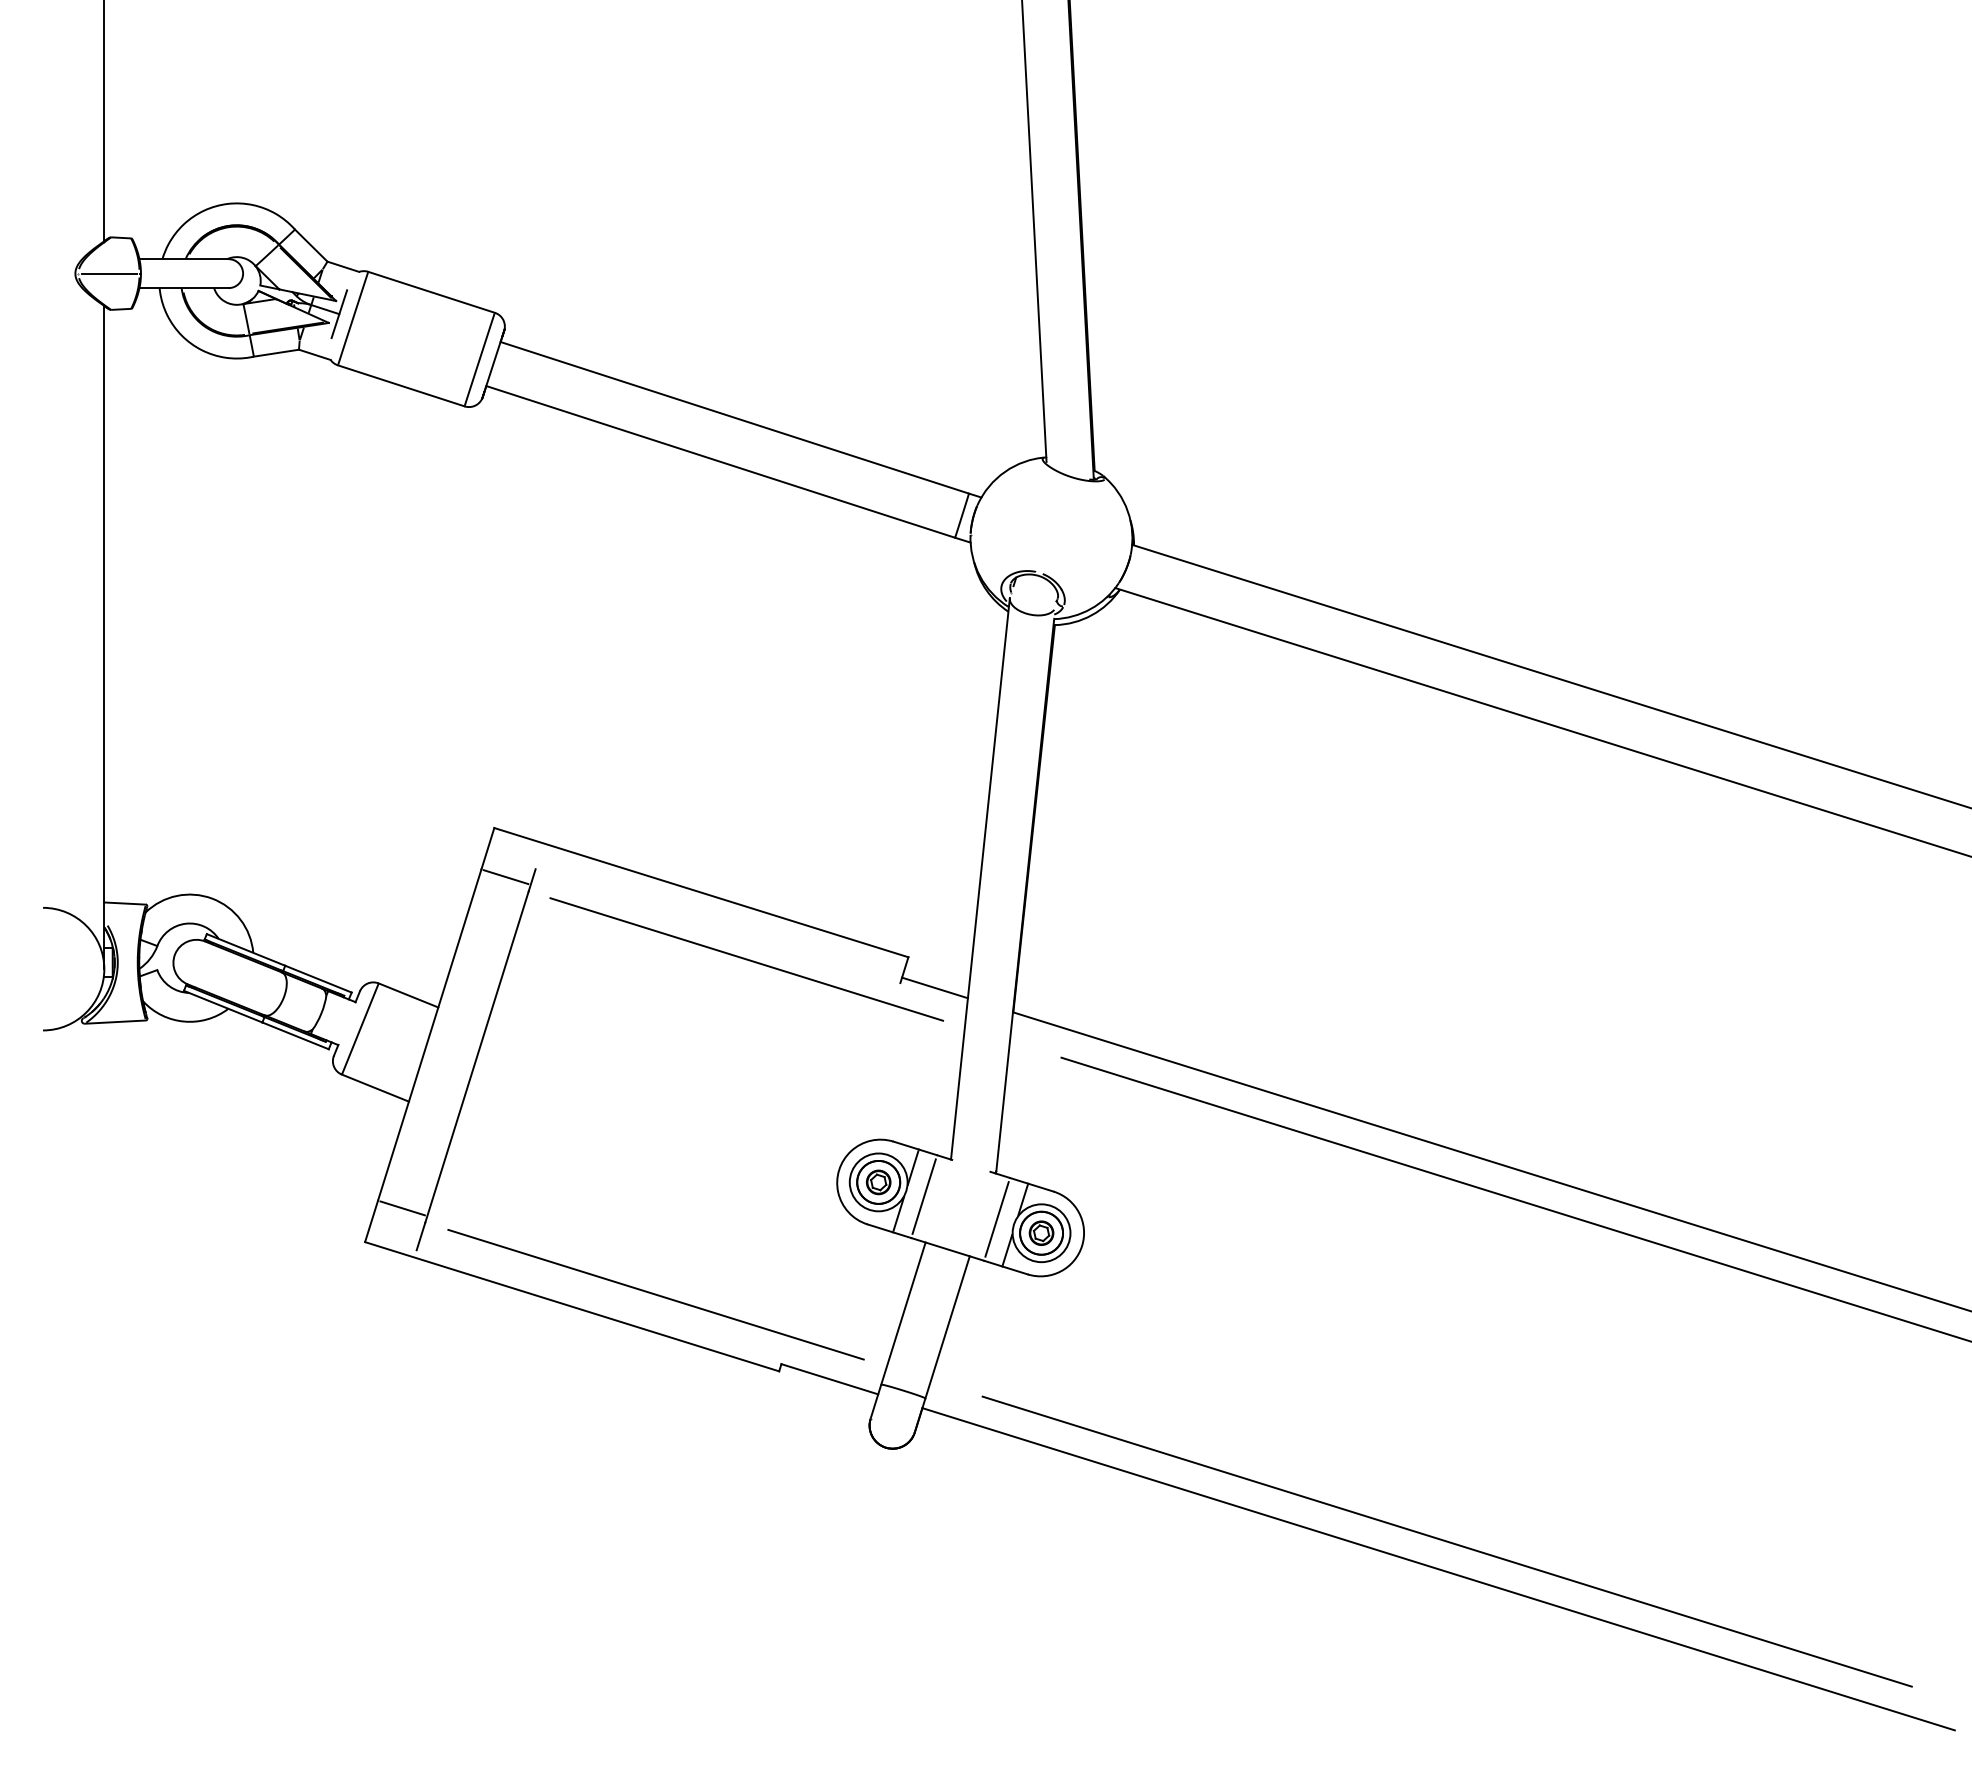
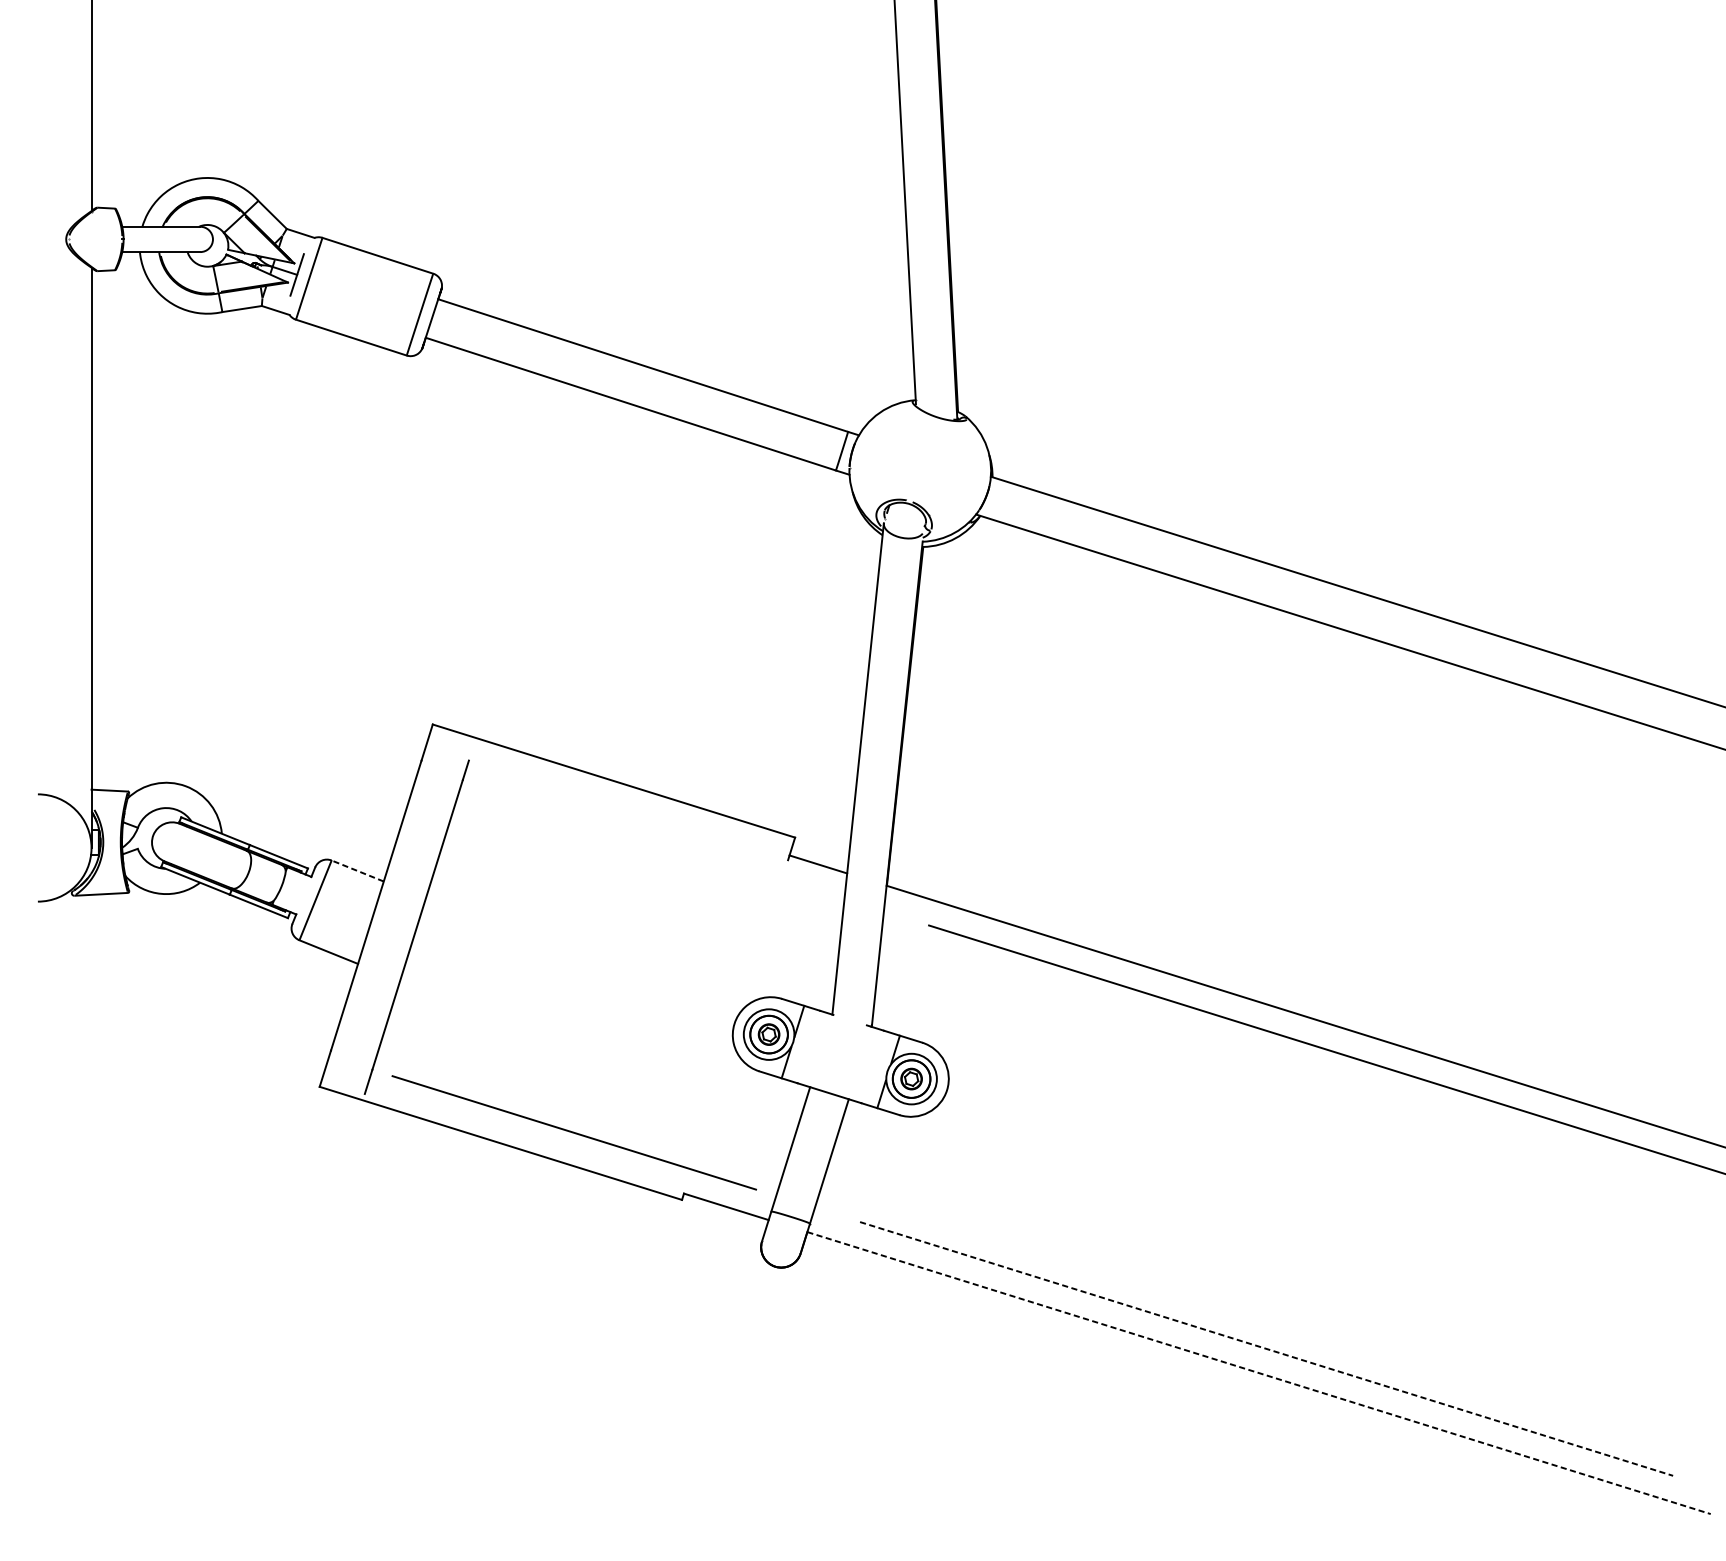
line: (108, 273) -> (95, 239), removed
line: (505, 877) -> (442, 767), removed
line: (746, 959) -> (653, 839), removed
line: (408, 995) -> (357, 871), solid -> dashed
line: (923, 1196) -> (808, 1046), removed
line: (402, 1208) -> (352, 1057), removed
line: (996, 1219) -> (872, 1067), removed
line: (1447, 1541) -> (1266, 1348), solid -> dashed
line: (1438, 1569) -> (1258, 1373), solid -> dashed

